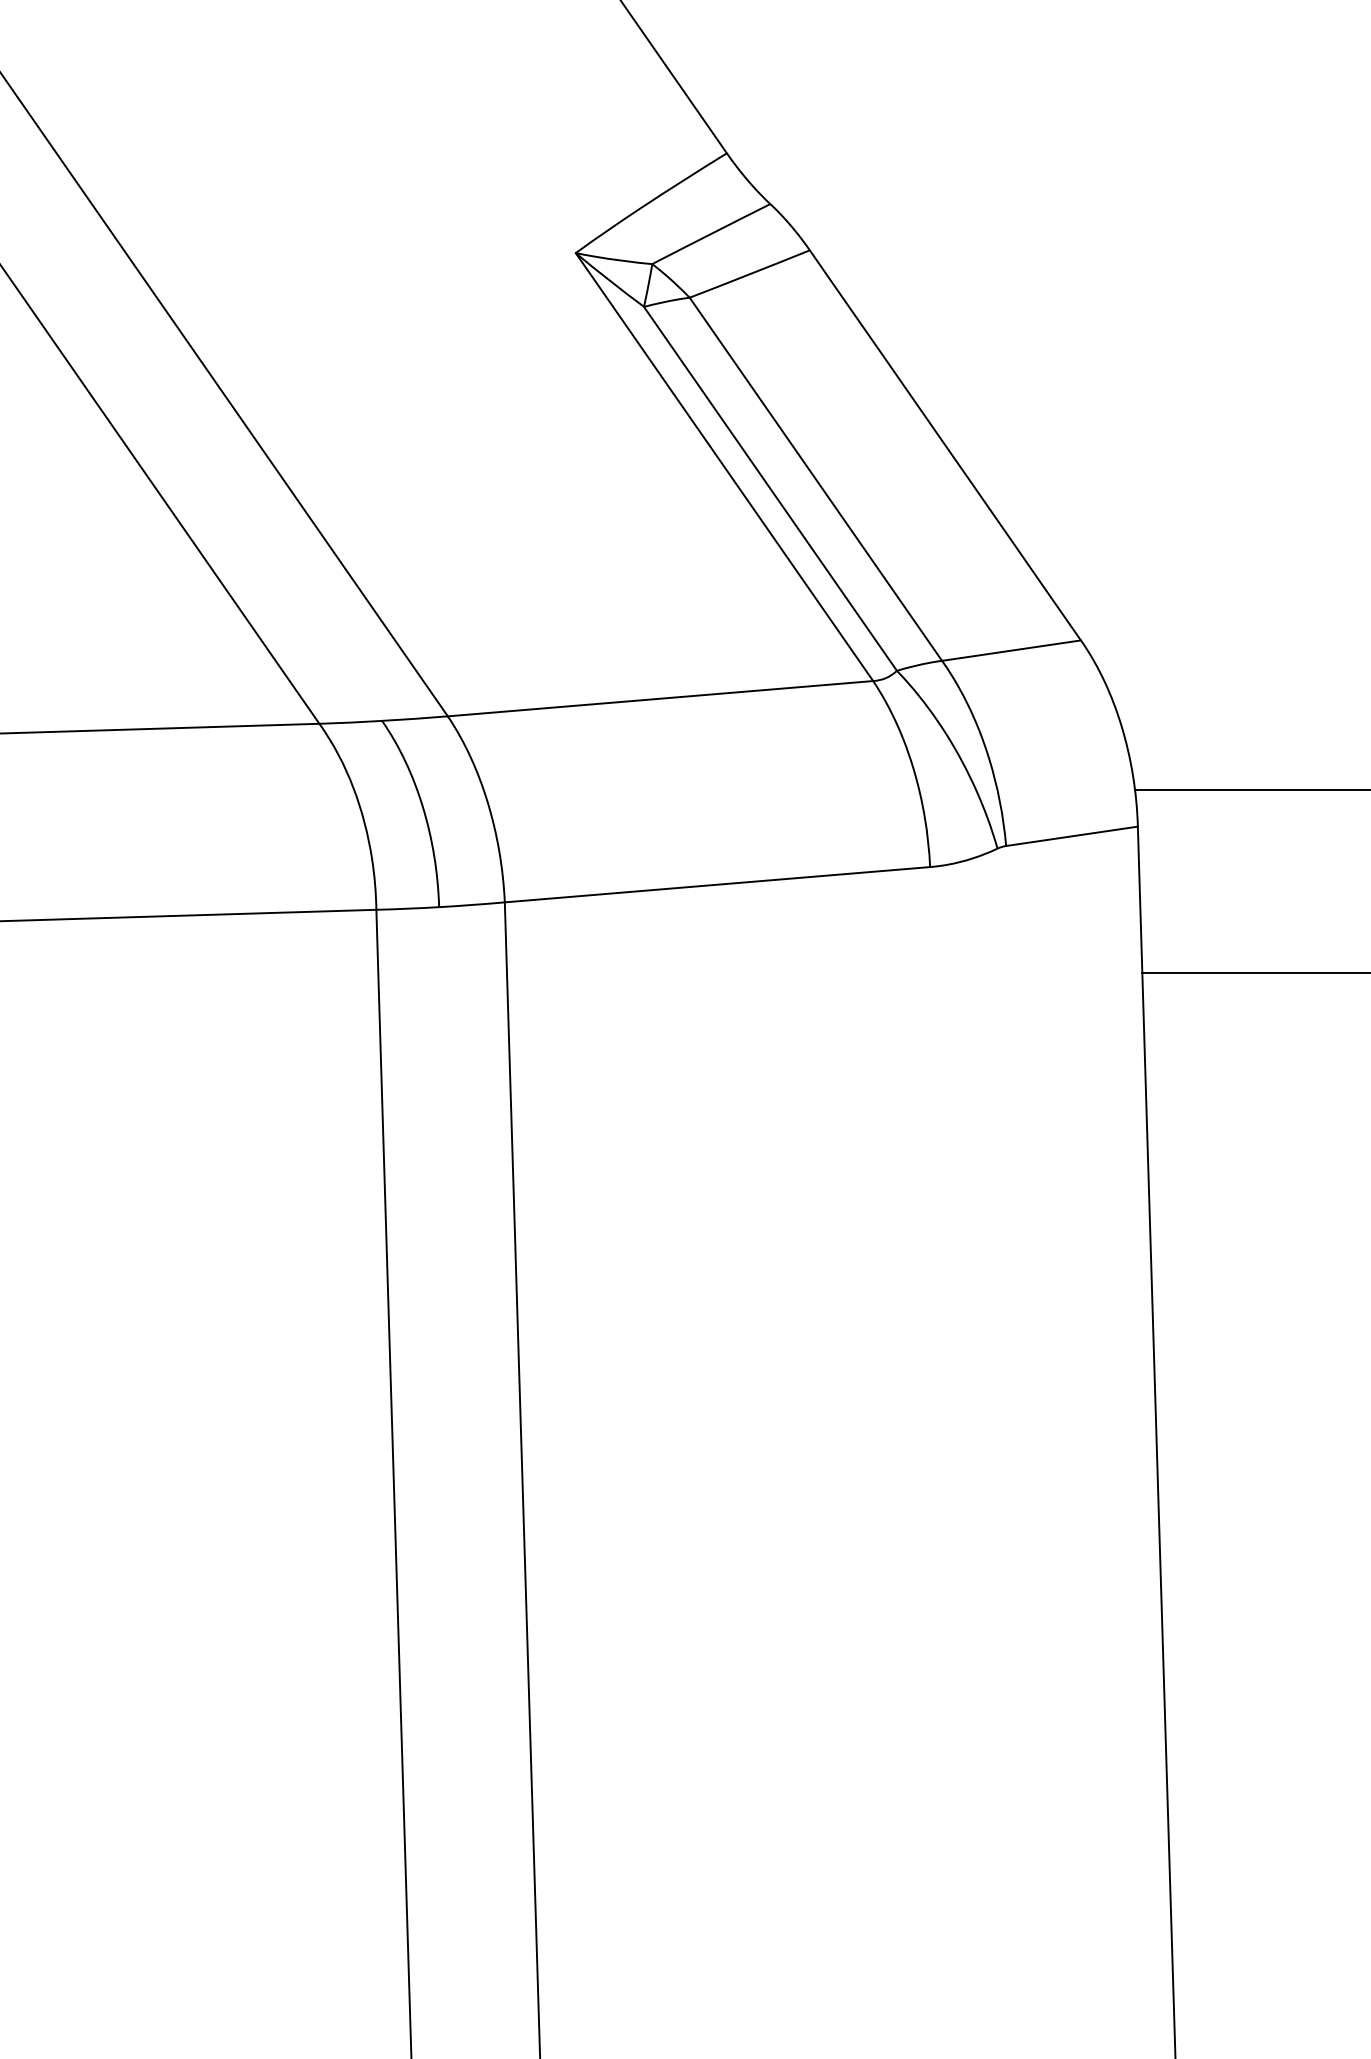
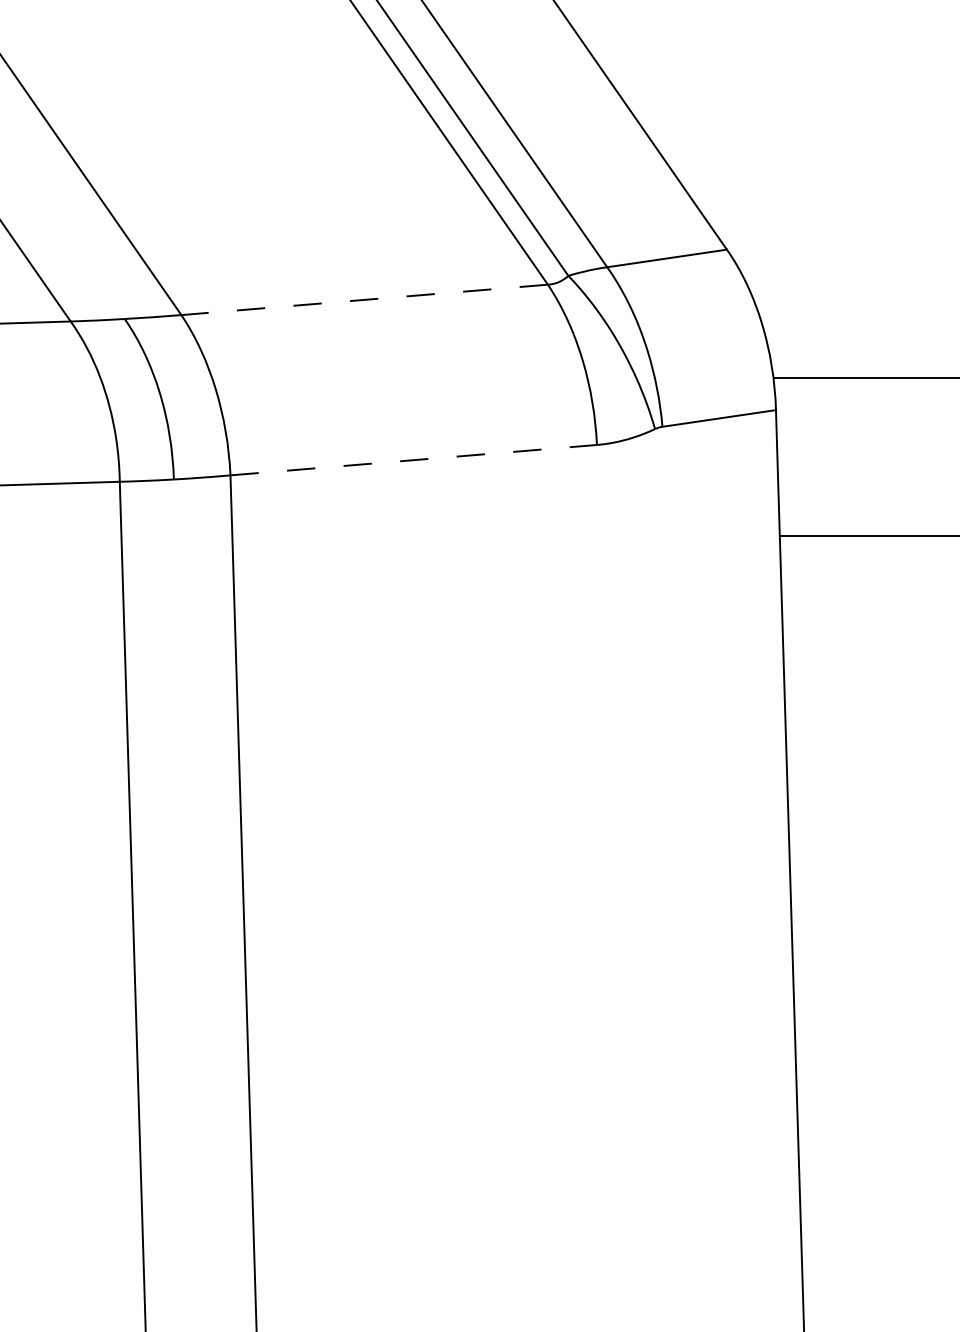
line: (660, 698) -> (364, 299), solid -> dashed
line: (717, 884) -> (413, 459), solid -> dashed

